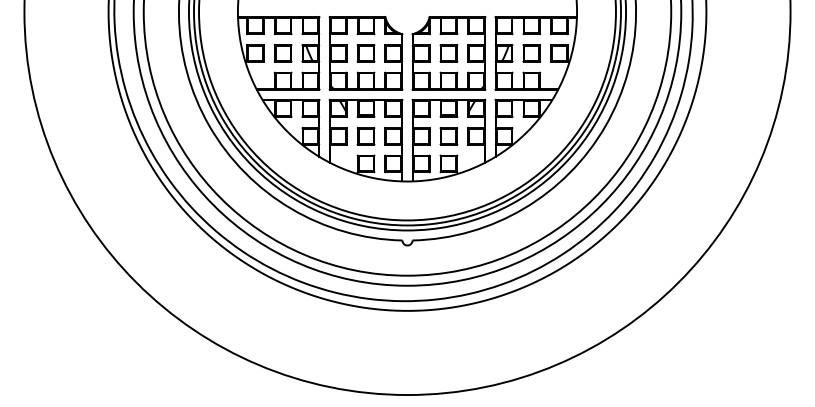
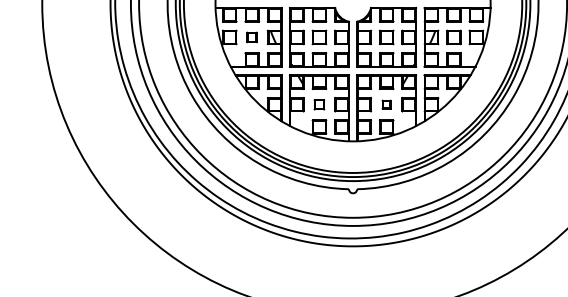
part: (282, 53) -> (251, 37), size x0.7
part: (365, 136) -> (319, 104), size x0.7
part: (448, 136) -> (386, 104), size x0.6

